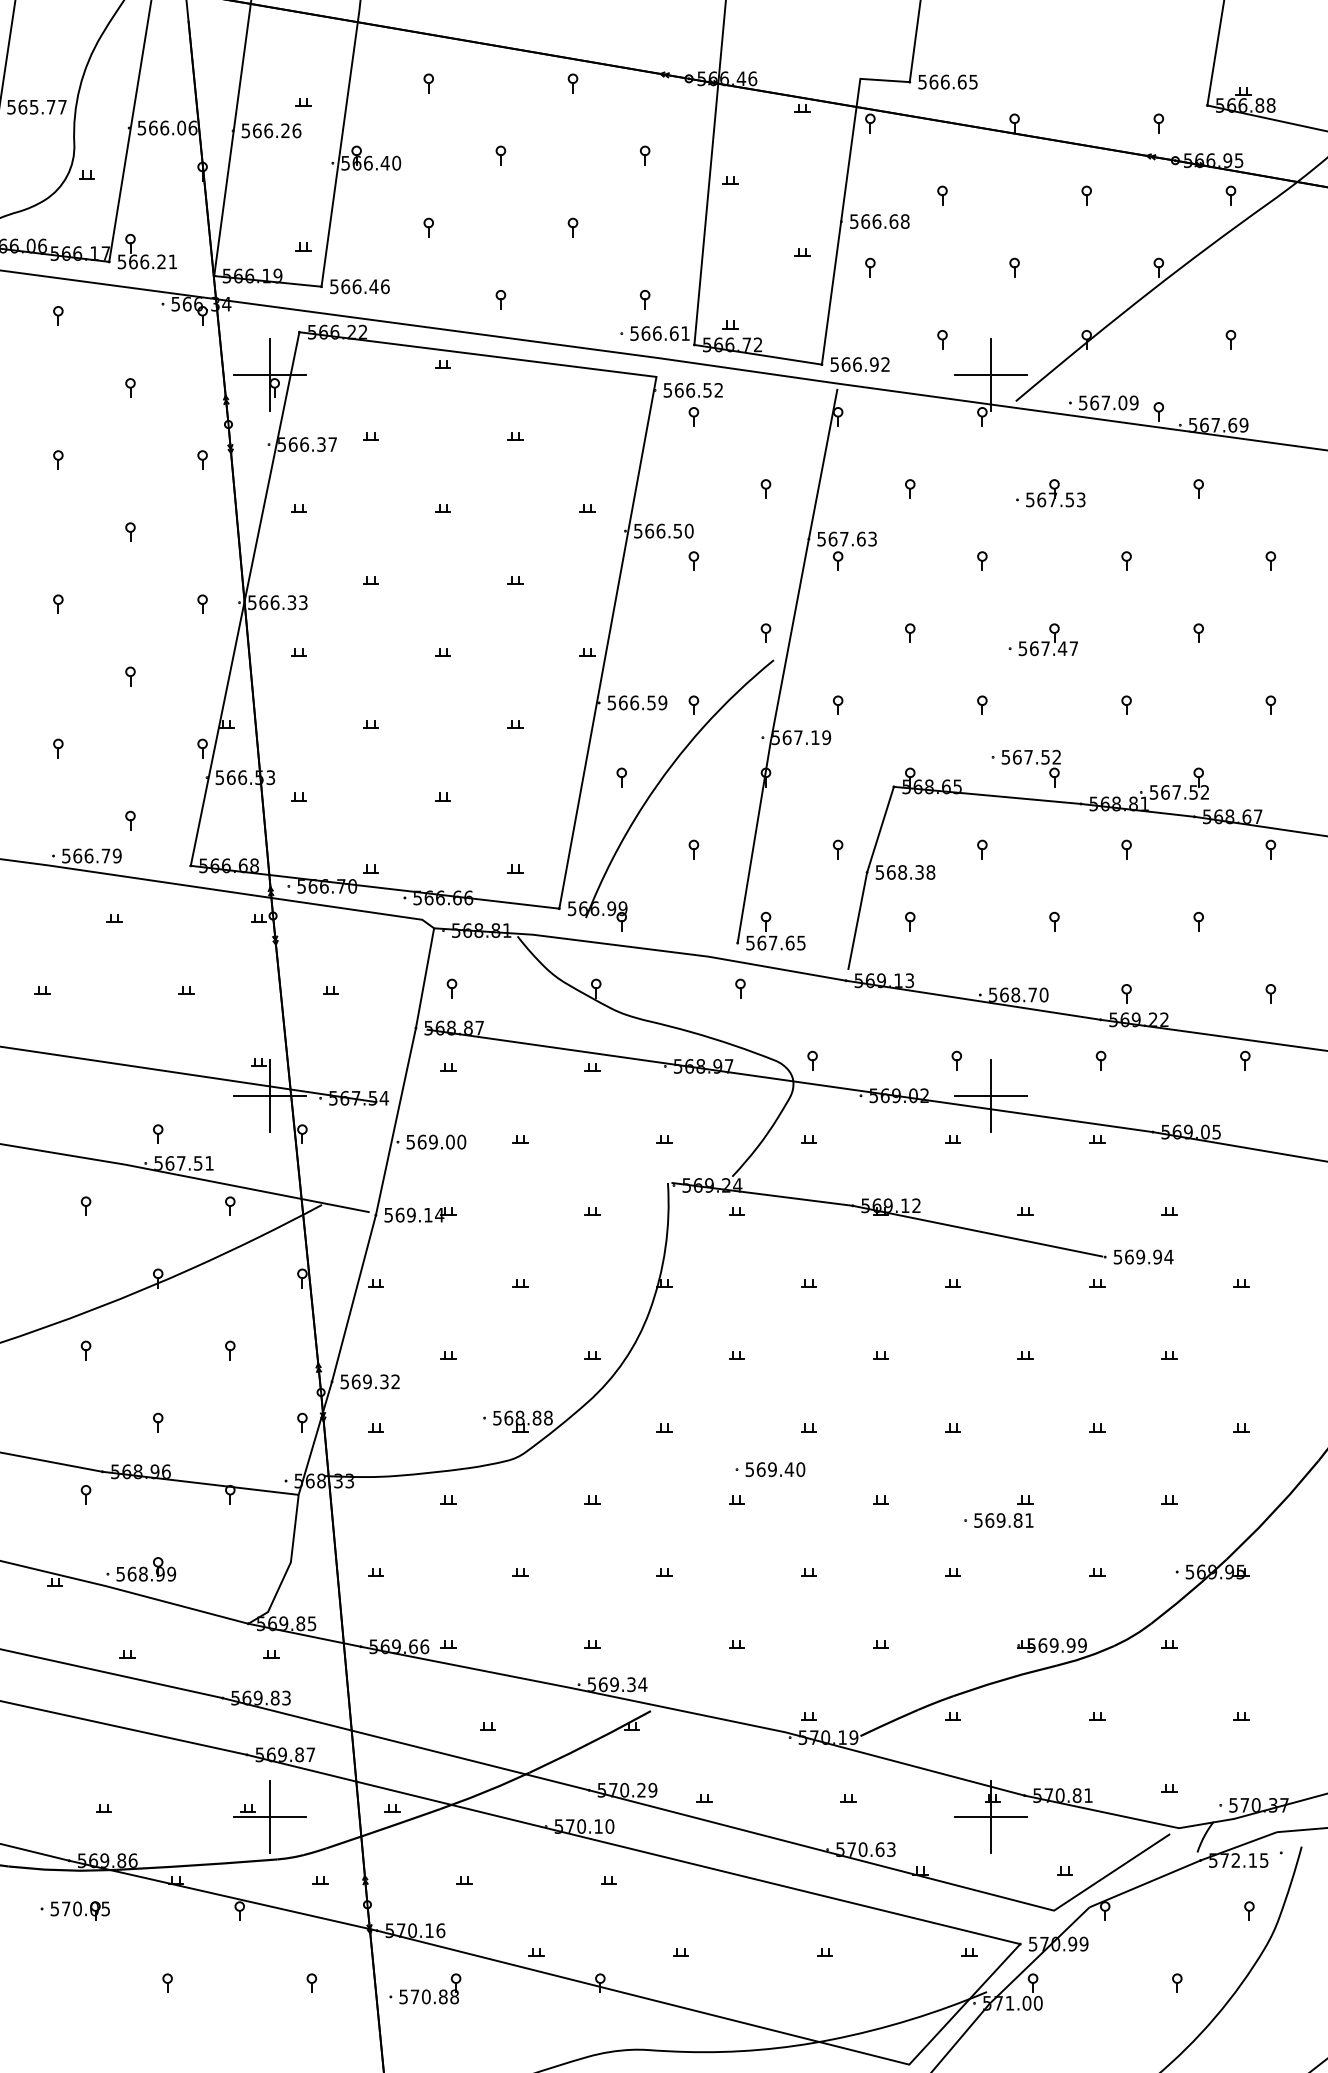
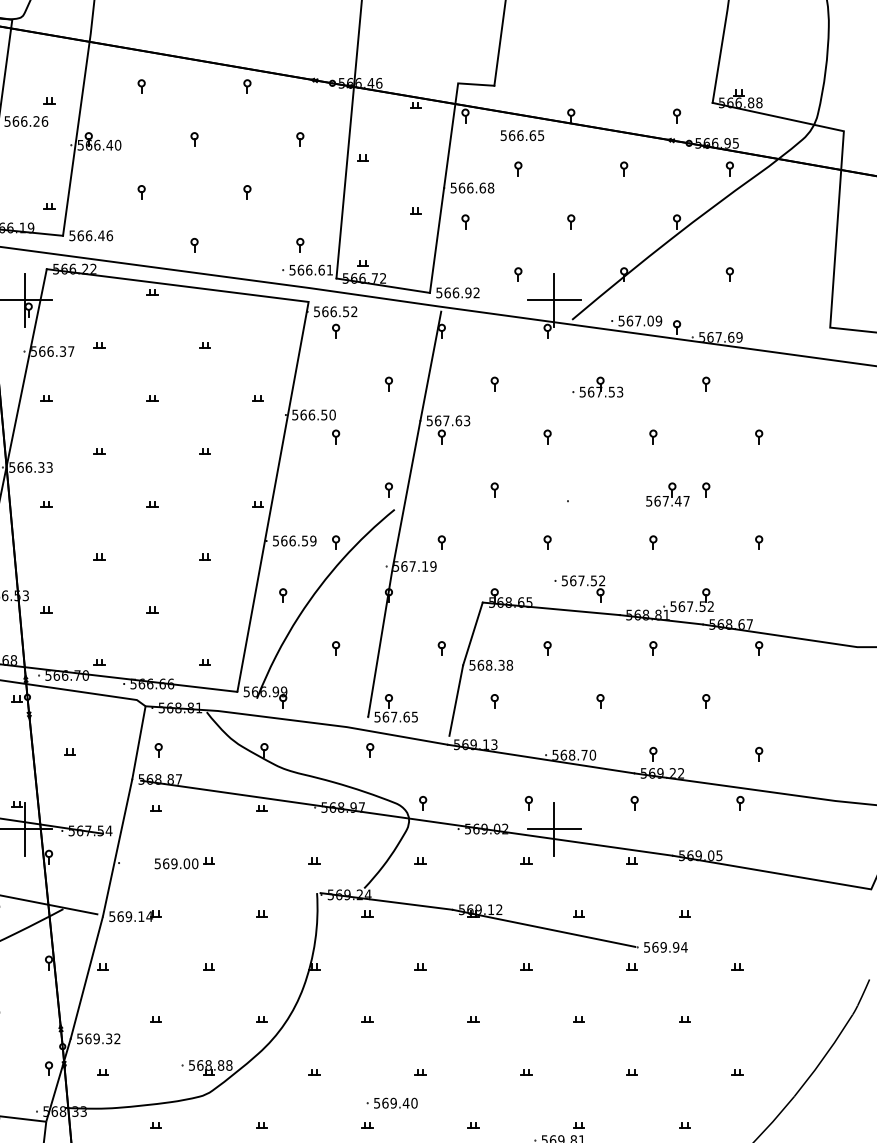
text: (947, 81) -> (522, 135), moved
part: (1047, 639) -> (667, 494), moved
text: (436, 1141) -> (176, 863), moved

